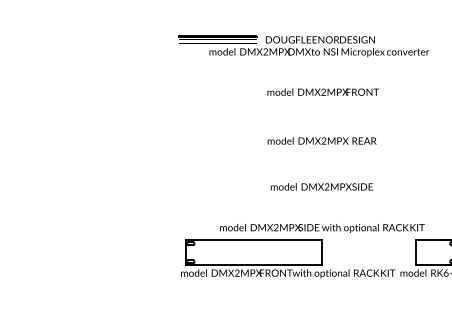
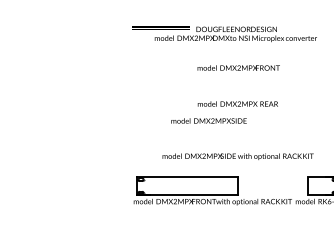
text: (321, 186) -> (208, 120), moved
text: (322, 228) -> (238, 156), moved

